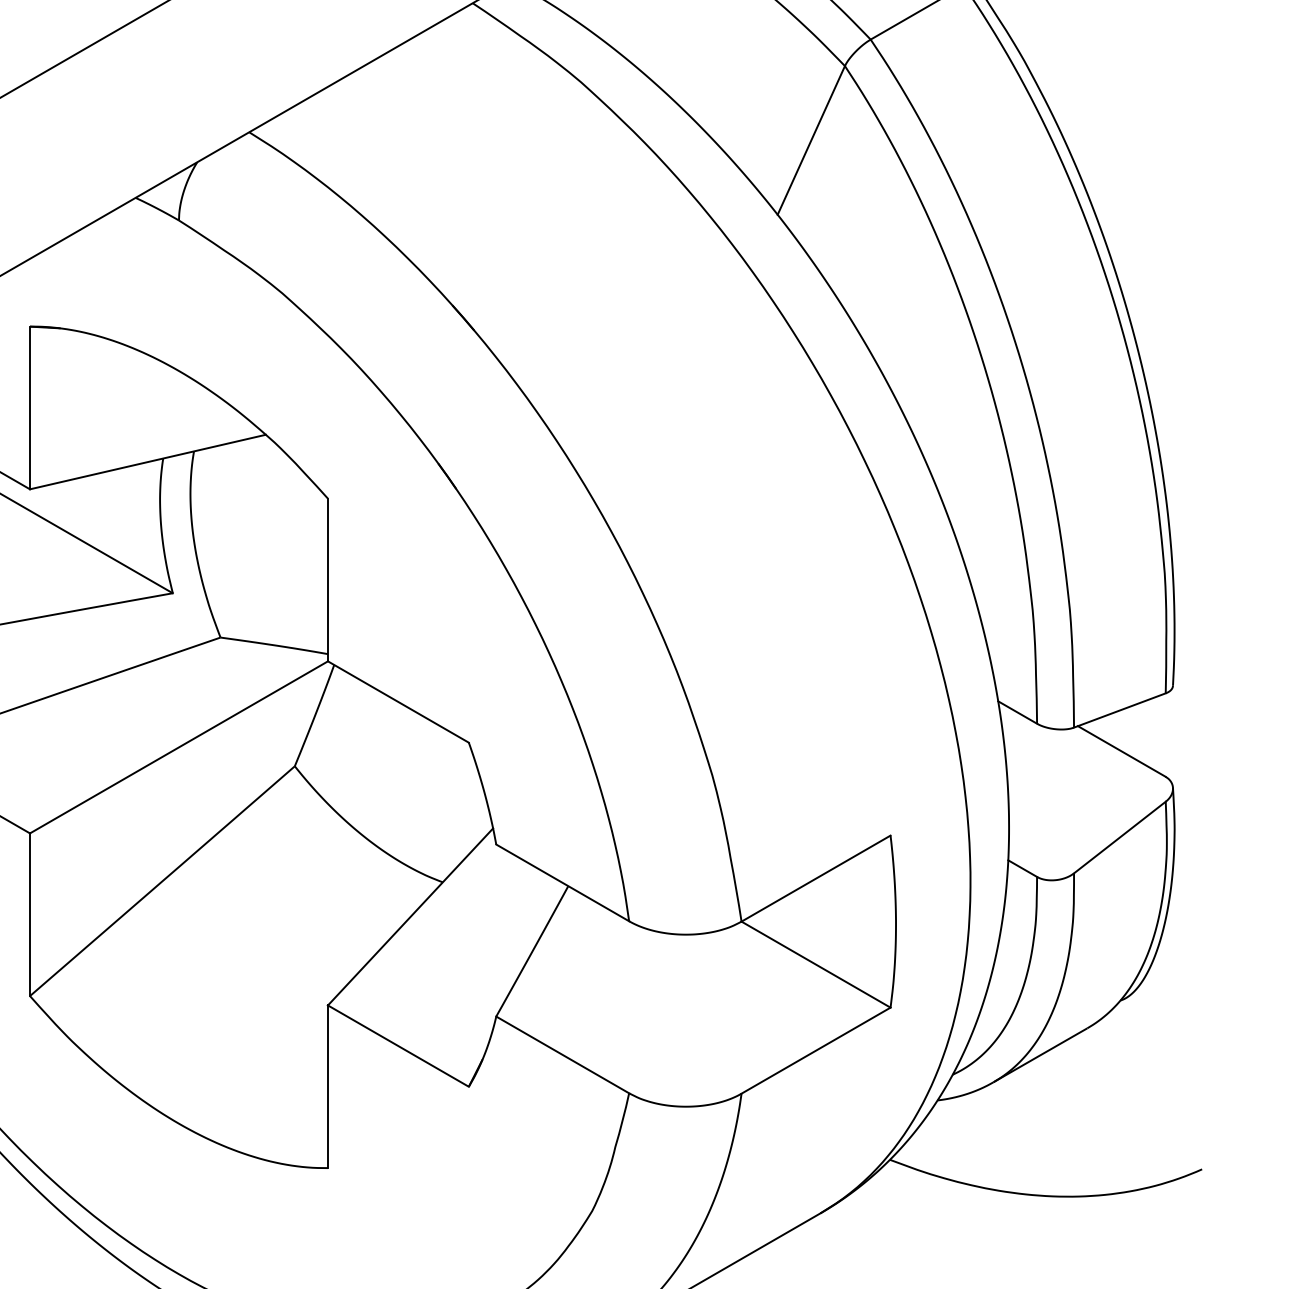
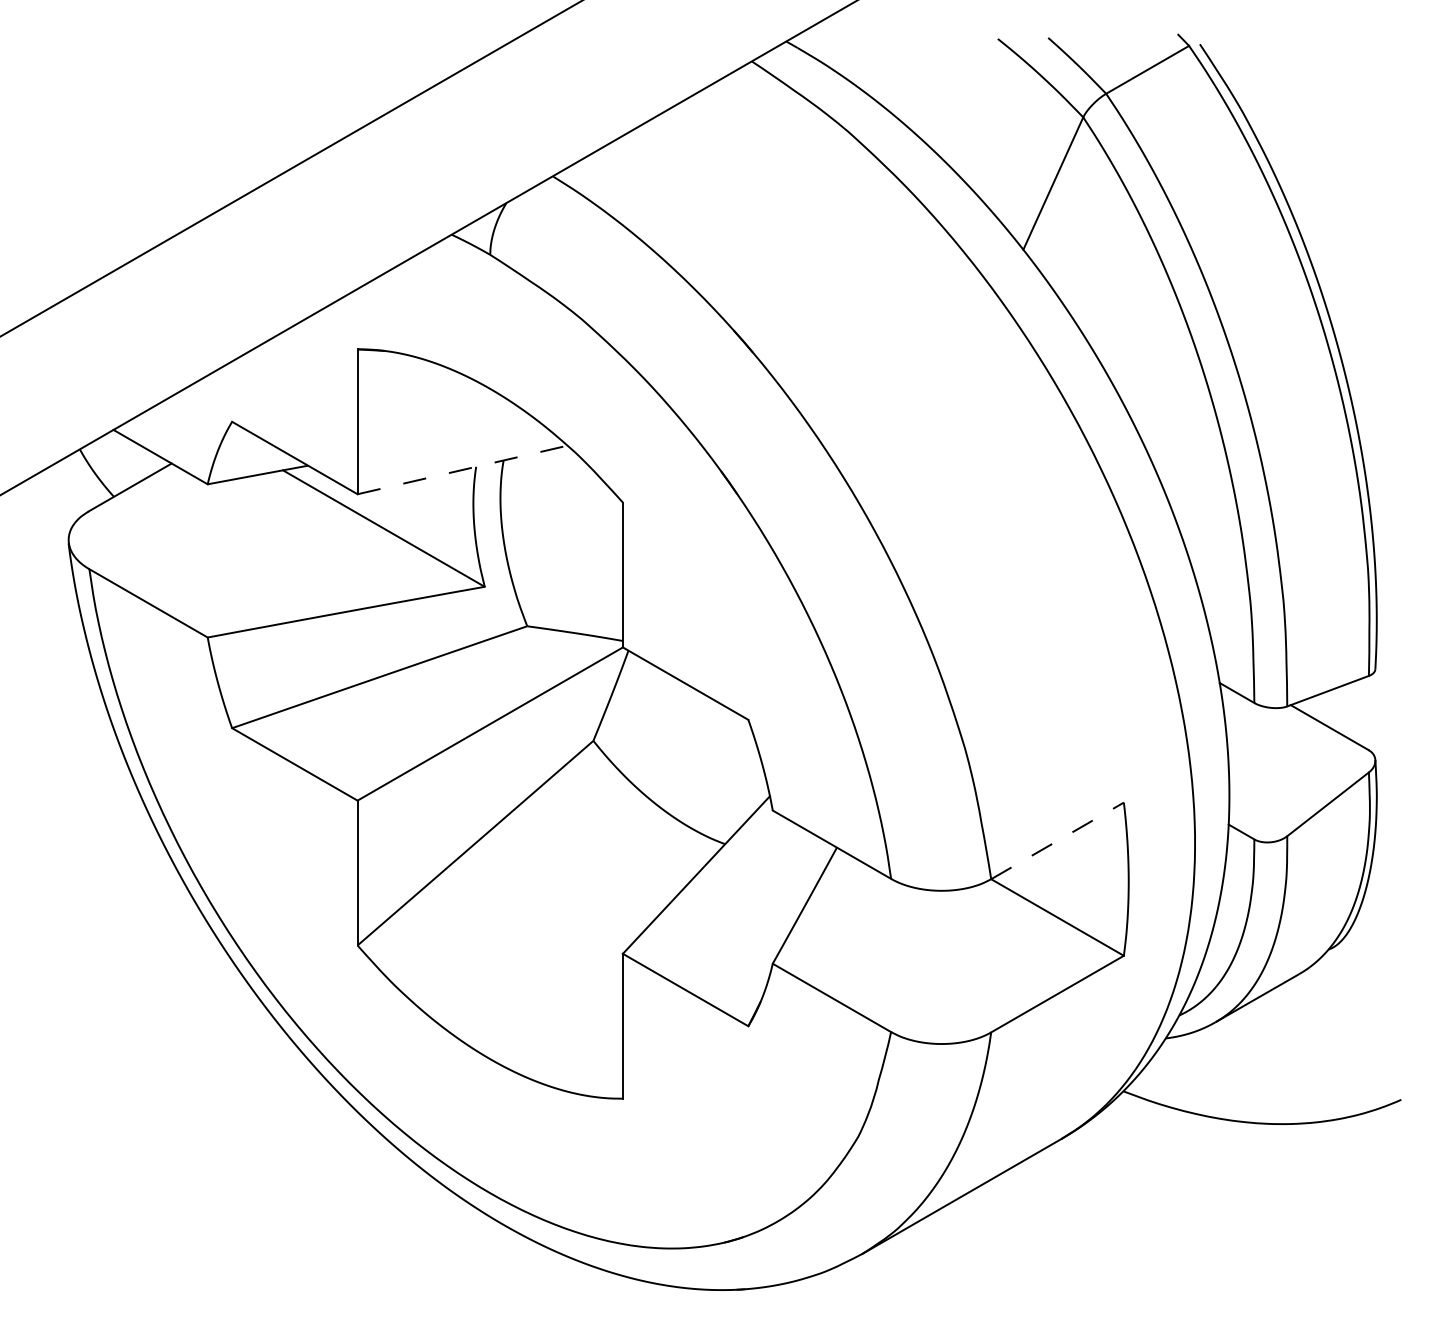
line: (147, 461) -> (462, 469), solid -> dashed
line: (816, 878) -> (1057, 840), solid -> dashed

